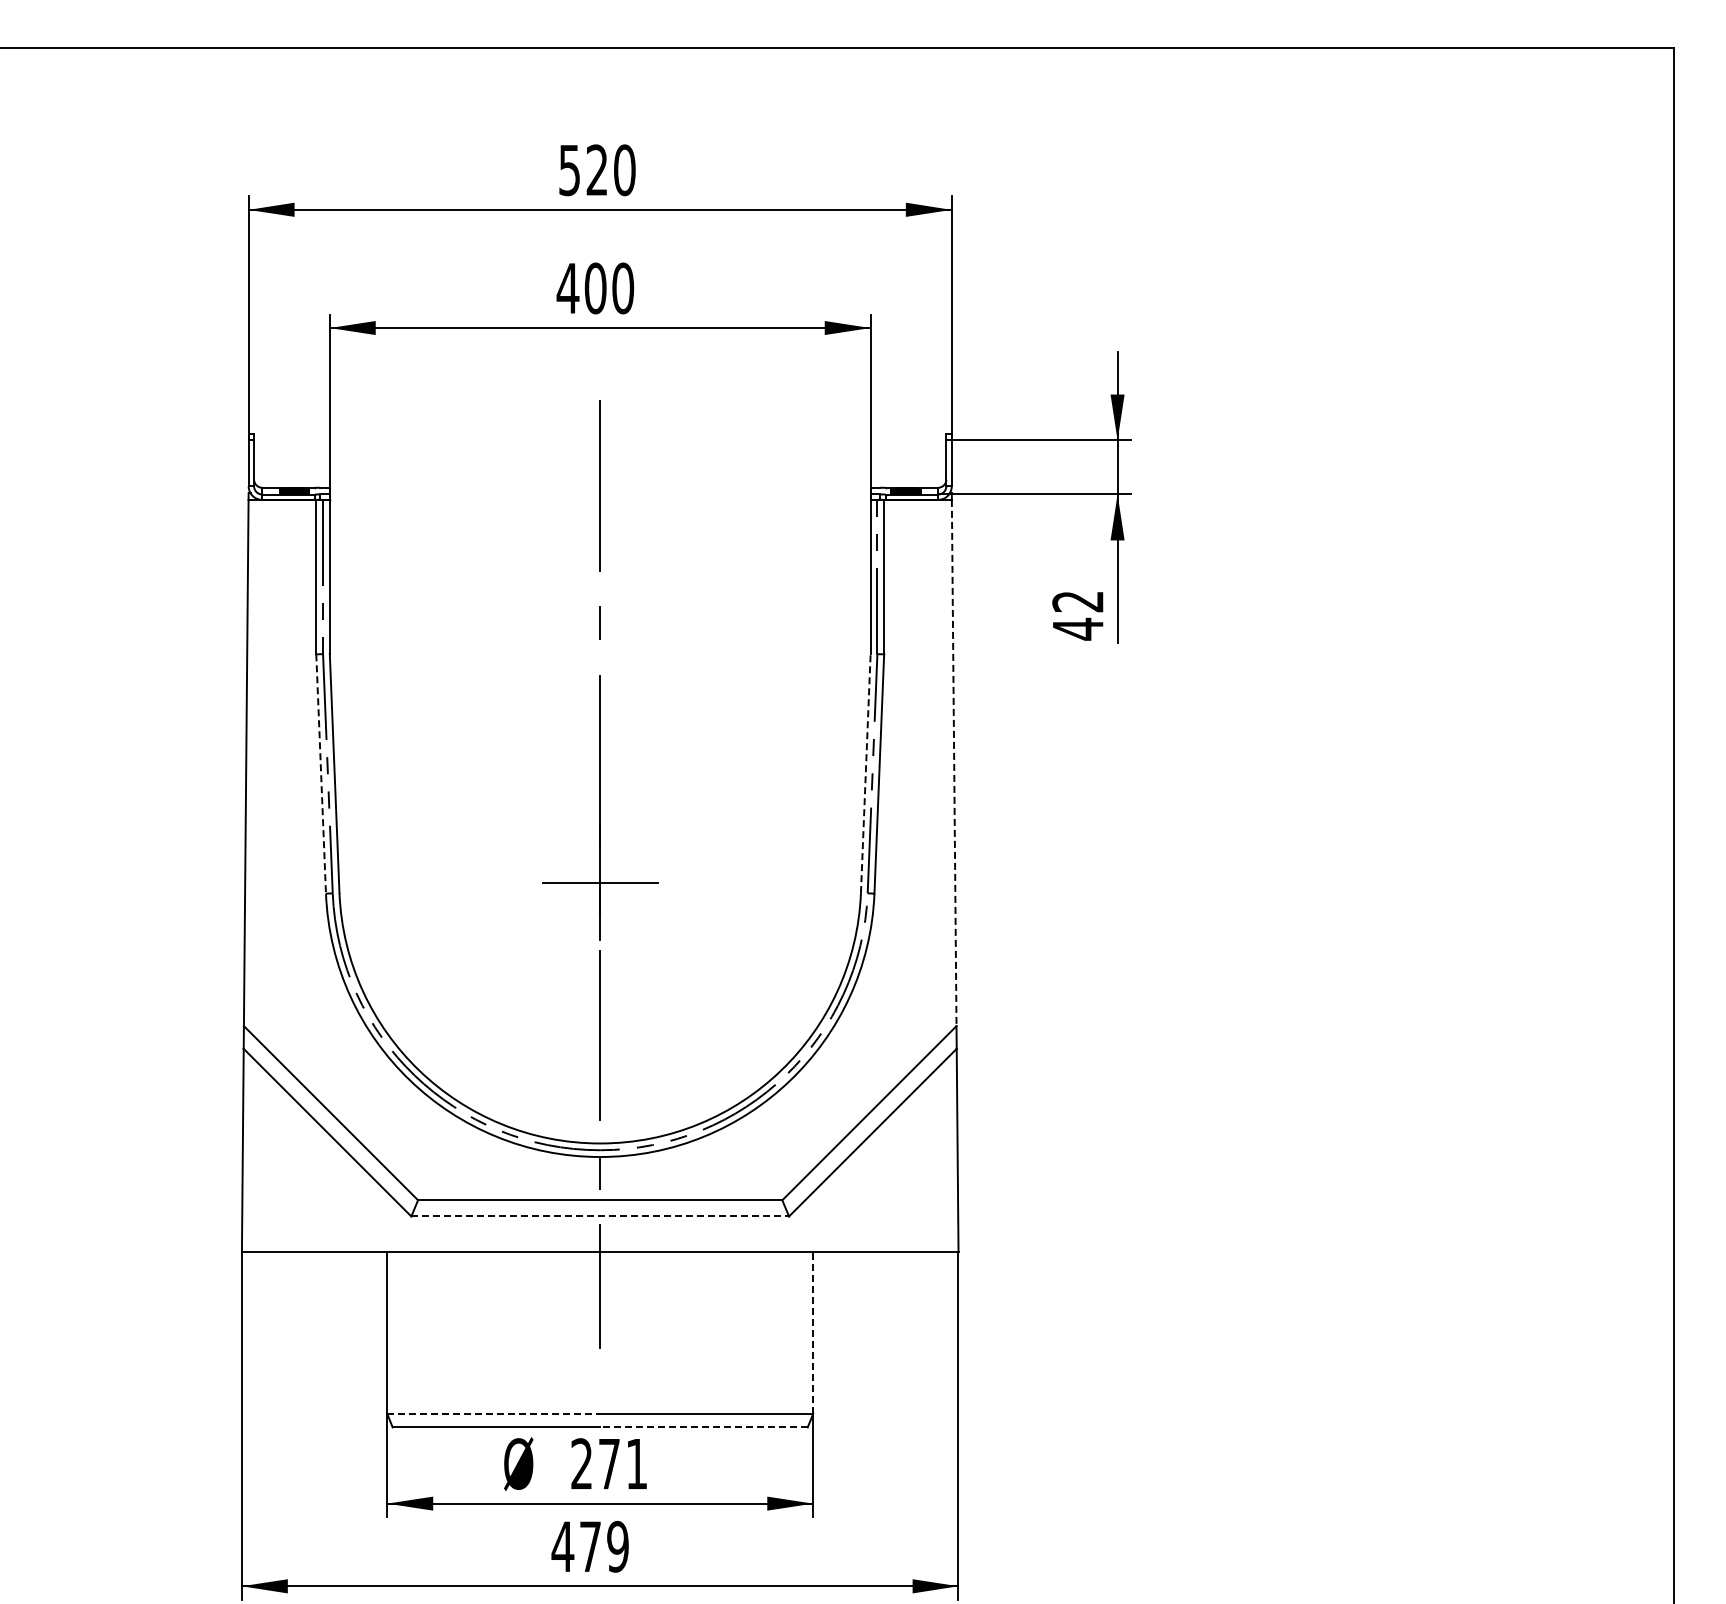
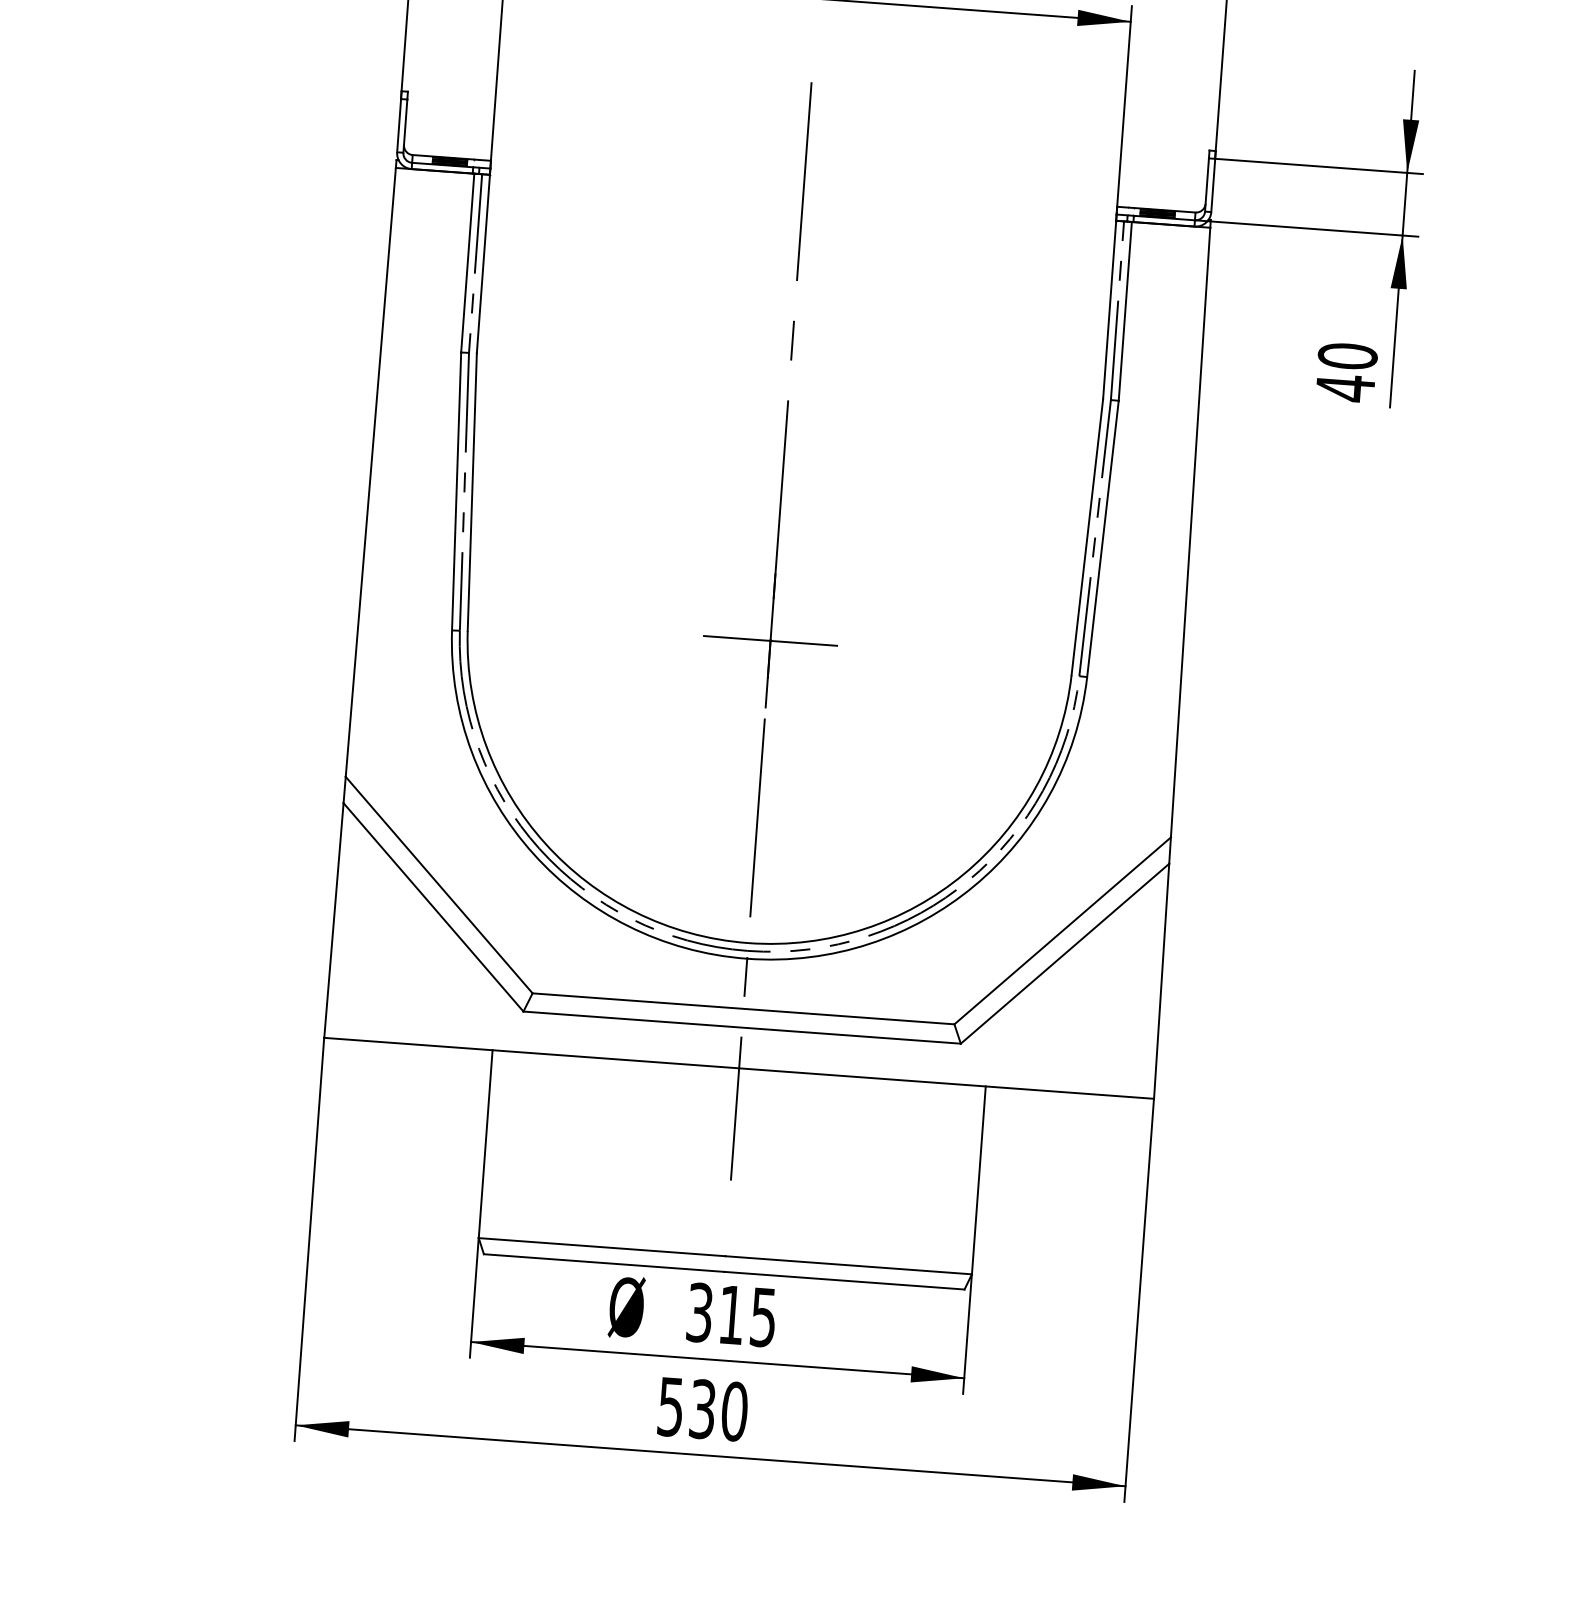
text: (1078, 601) -> (1348, 356), 42 -> 40
line: (954, 763) -> (1190, 533), dashed -> solid
line: (321, 773) -> (457, 490), dashed -> solid
line: (865, 773) -> (1087, 537), dashed -> solid
line: (600, 1216) -> (742, 1027), dashed -> solid
line: (813, 1332) -> (979, 1180), dashed -> solid
line: (494, 1413) -> (602, 1246), dashed -> solid
line: (704, 1427) -> (844, 1280), dashed -> solid
text: (608, 1463) -> (730, 1314), 271 -> 315
text: (589, 1546) -> (701, 1408), 479 -> 530

